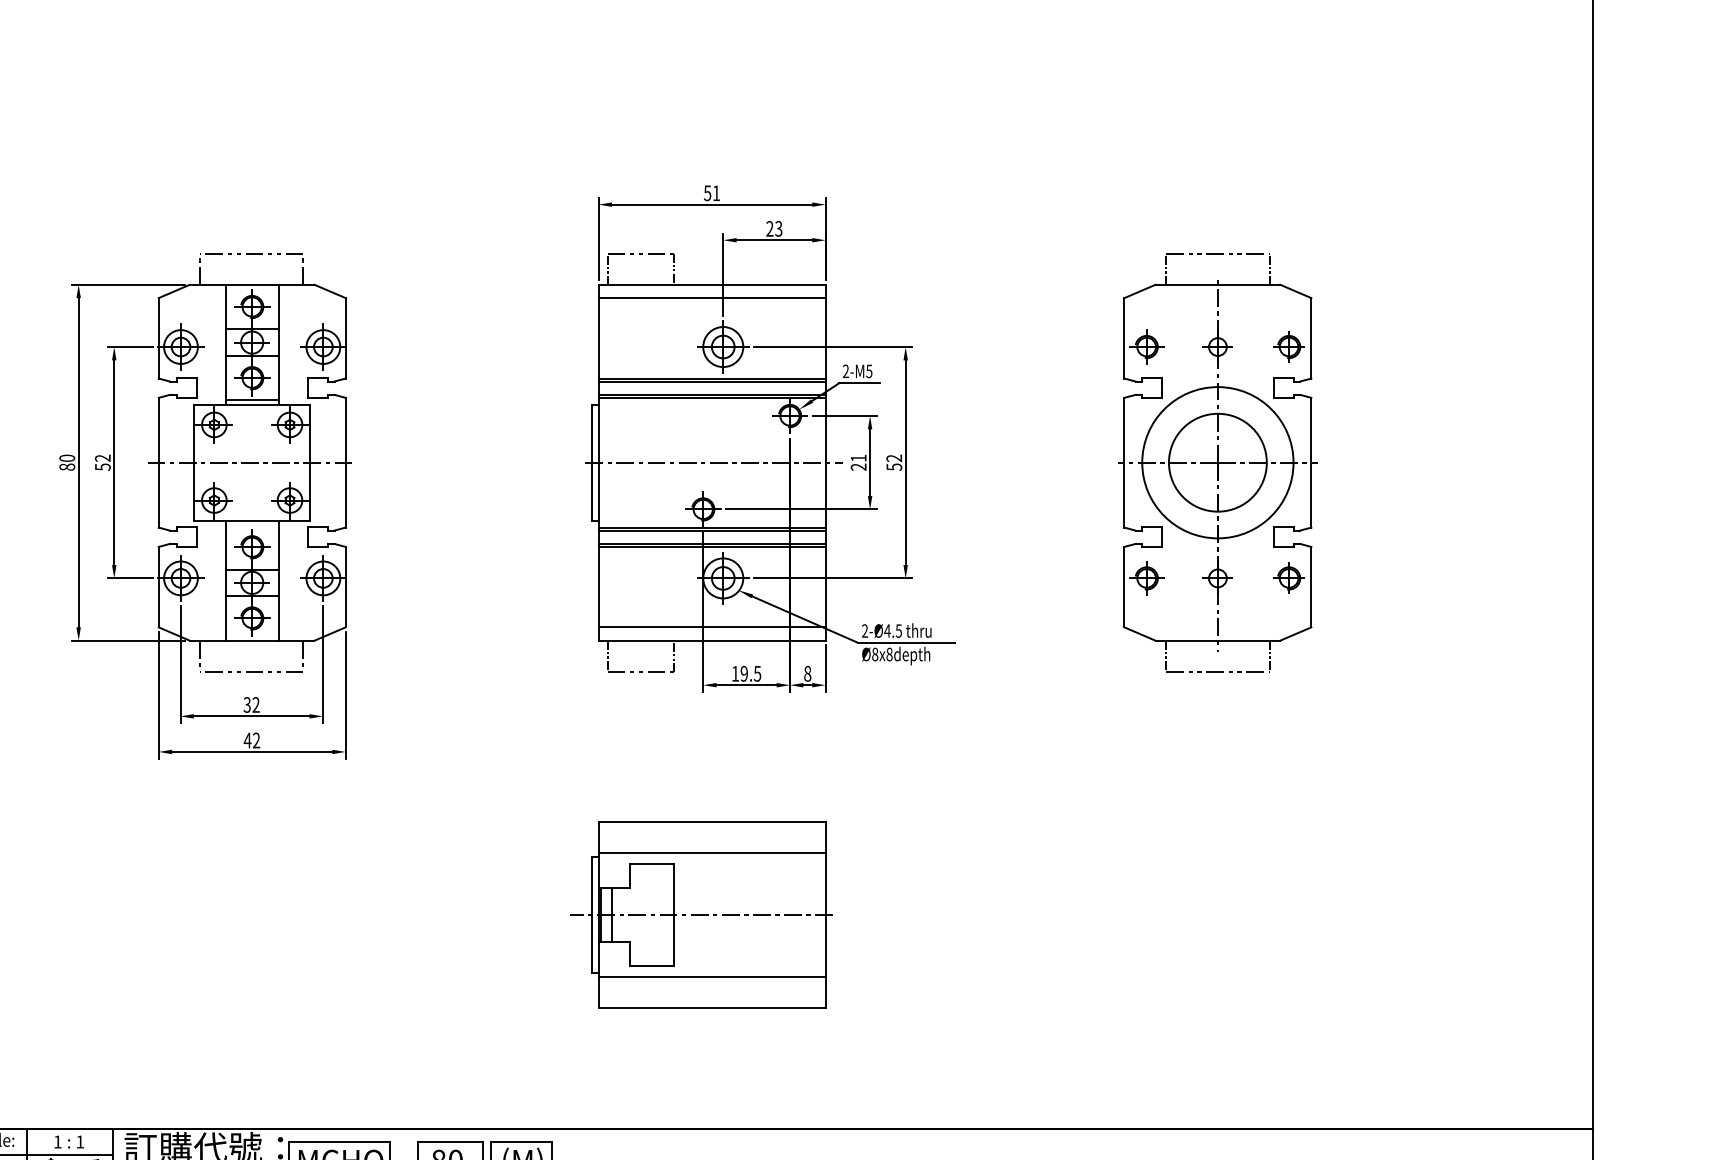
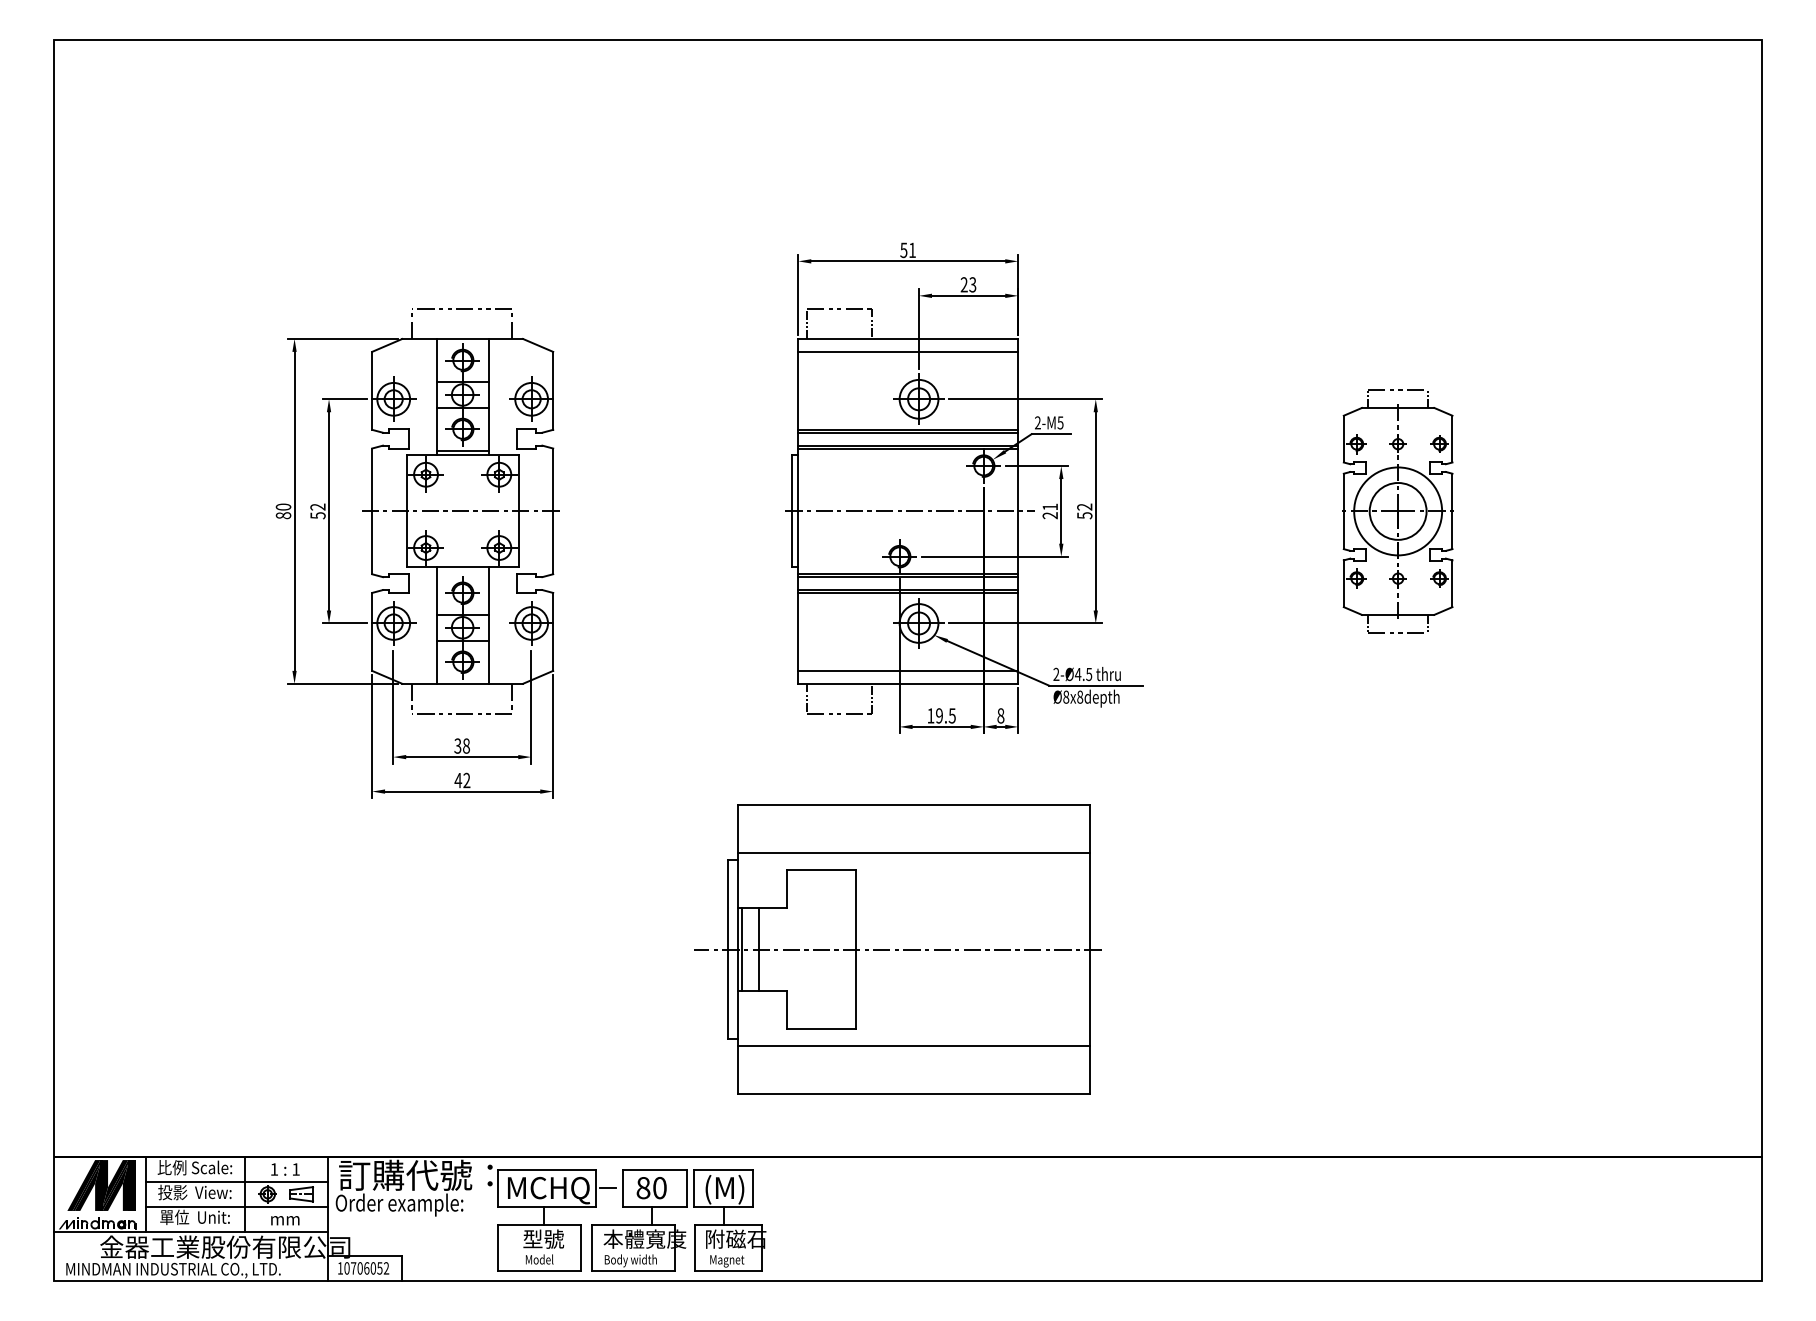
part: (1217, 462) -> (1397, 511), size x0.6
text: (256, 704) -> (466, 745), 32 -> 38
part: (702, 914) -> (898, 949), size x1.6

